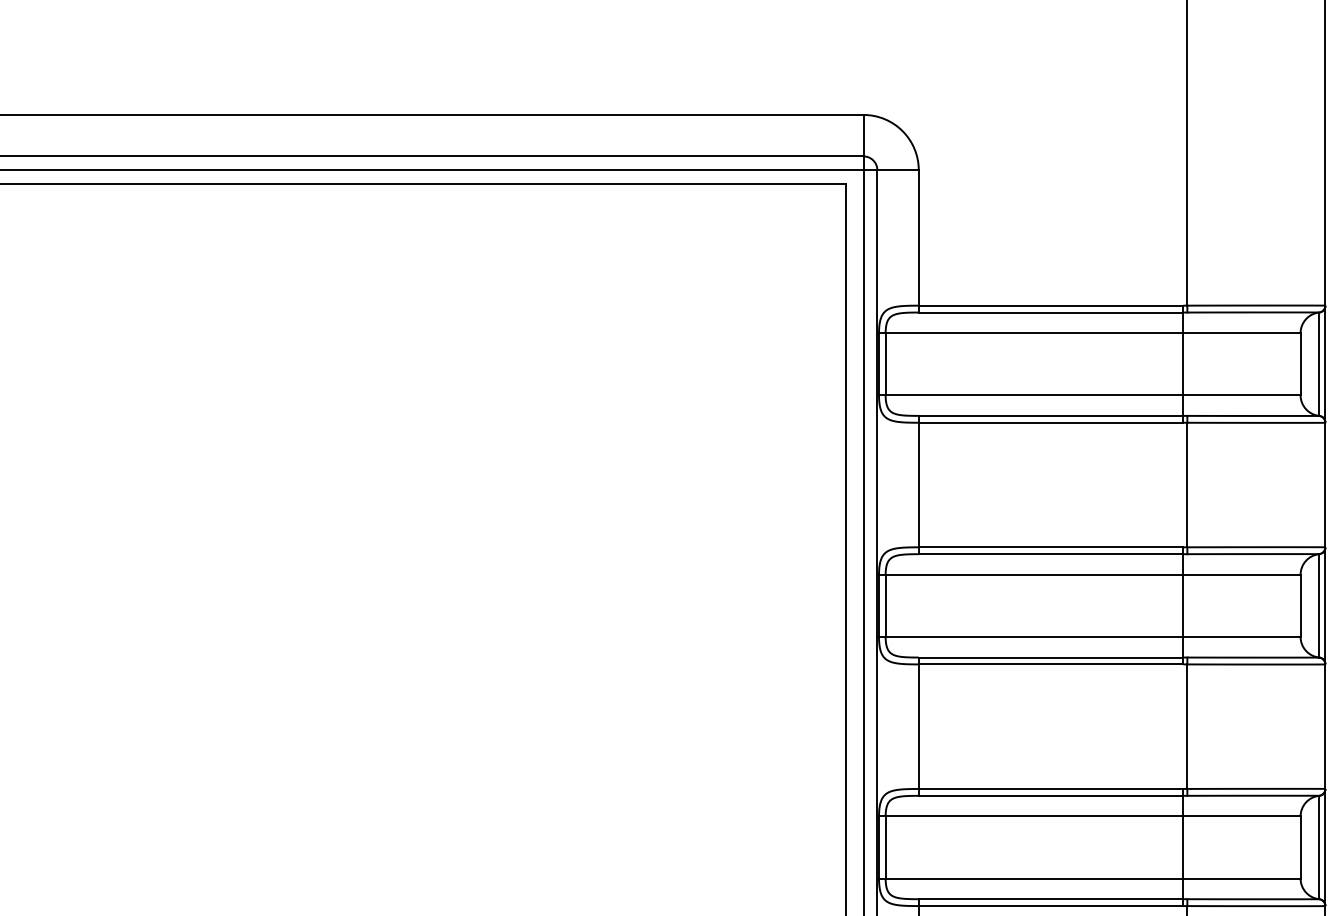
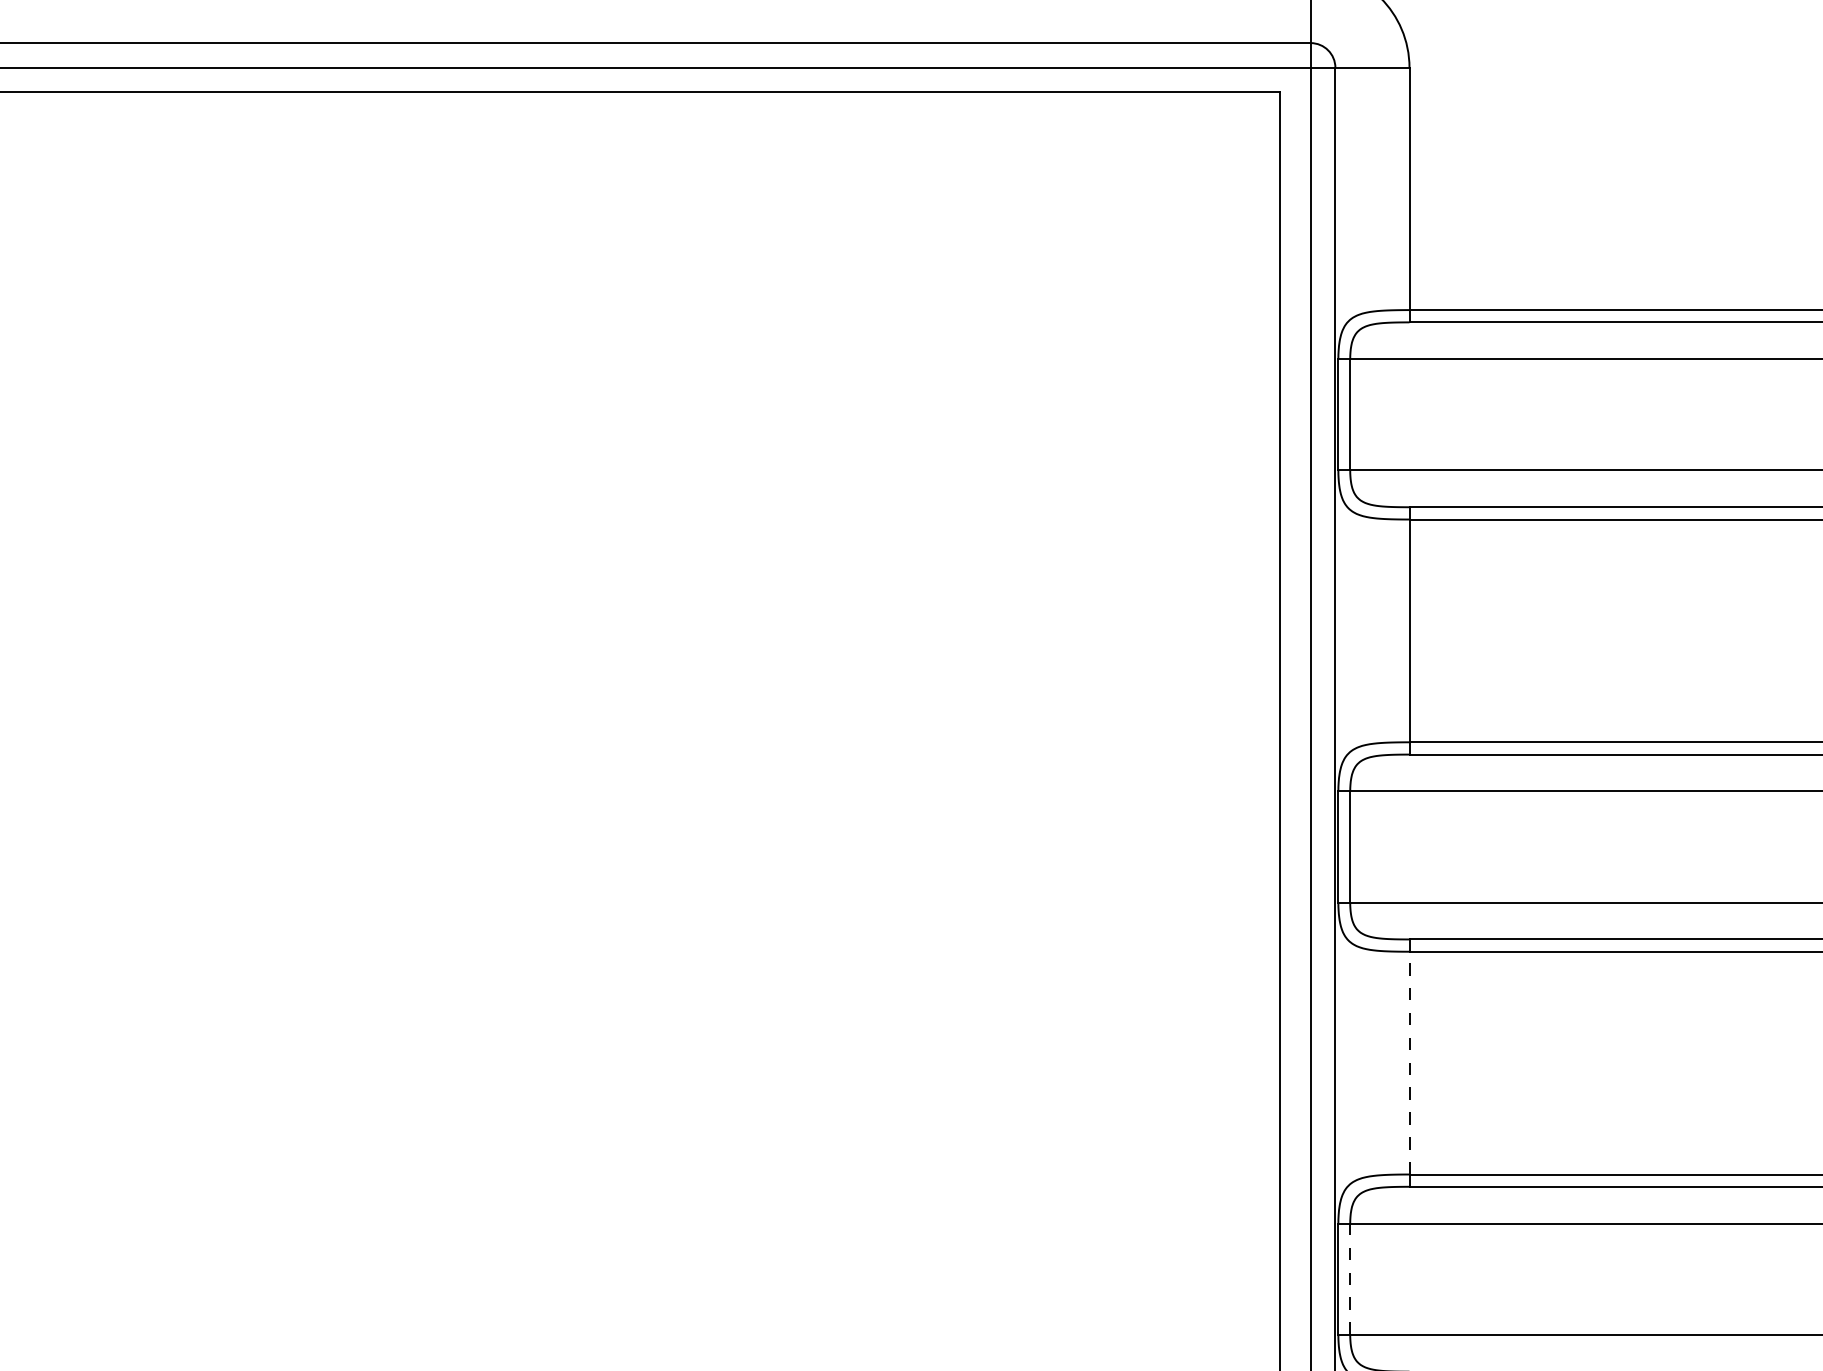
line: (918, 726) -> (1408, 1062), solid -> dashed
line: (885, 847) -> (1349, 1279), solid -> dashed

